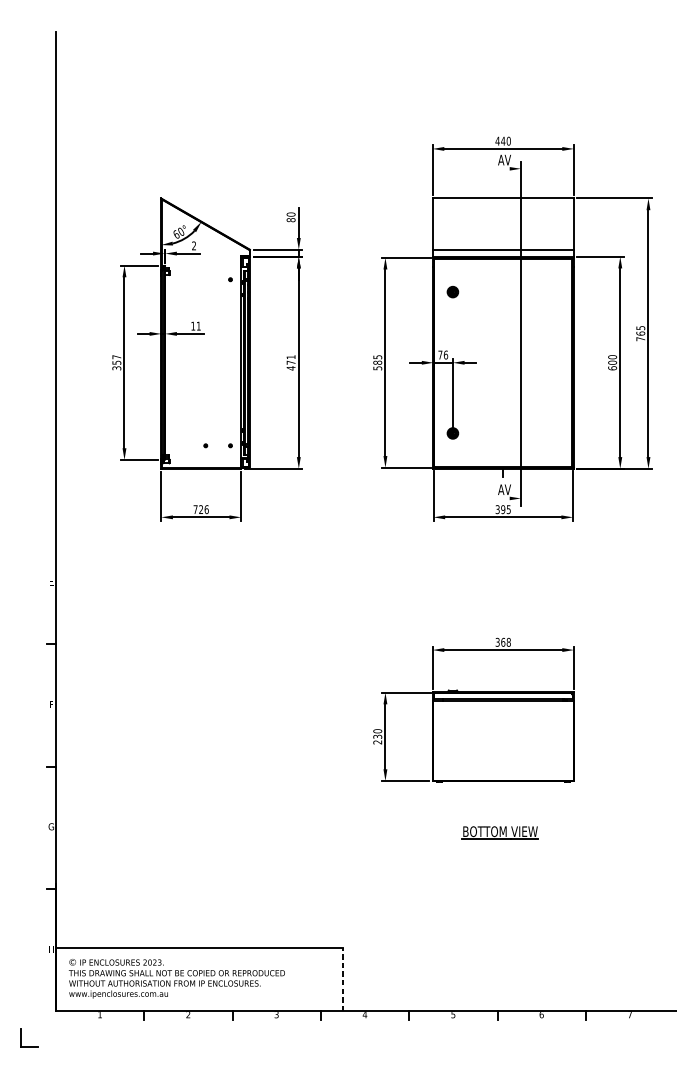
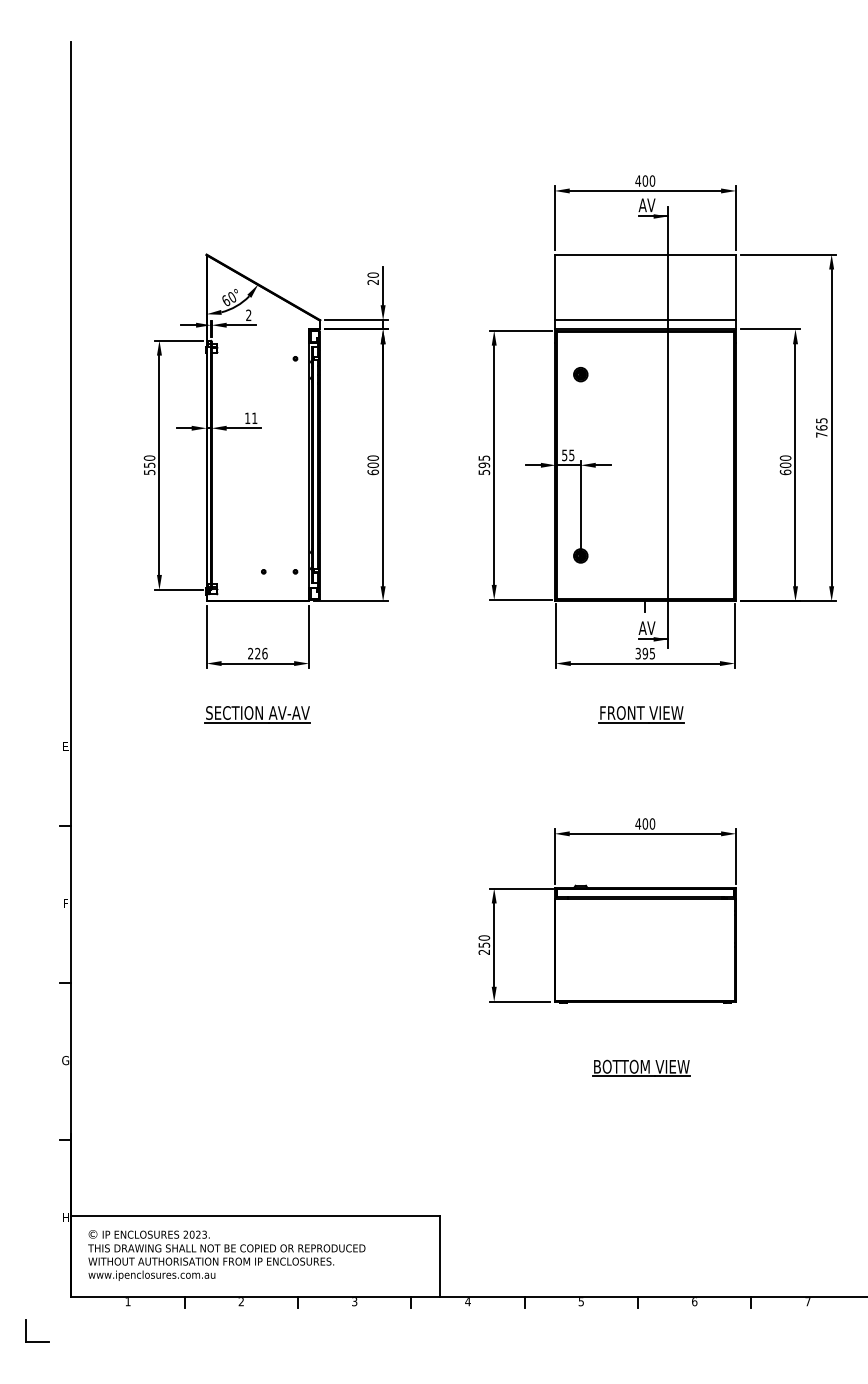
text: (503, 140) -> (645, 180), 440 -> 400
line: (509, 168) -> (653, 216), added
text: (291, 219) -> (373, 281), 80 -> 20
text: (443, 355) -> (568, 455), 76 -> 55
text: (116, 362) -> (149, 464), 357 -> 550
text: (290, 362) -> (372, 465), 471 -> 600
text: (377, 362) -> (484, 465), 585 -> 595
line: (509, 498) -> (653, 639), added
text: (195, 509) -> (250, 653), 726 -> 226
part: (200, 557) -> (257, 714), added
part: (500, 557) -> (641, 714), added
text: (503, 642) -> (645, 823), 368 -> 400
text: (377, 736) -> (483, 944), 230 -> 250
line: (342, 979) -> (439, 1256), dashed -> solid

